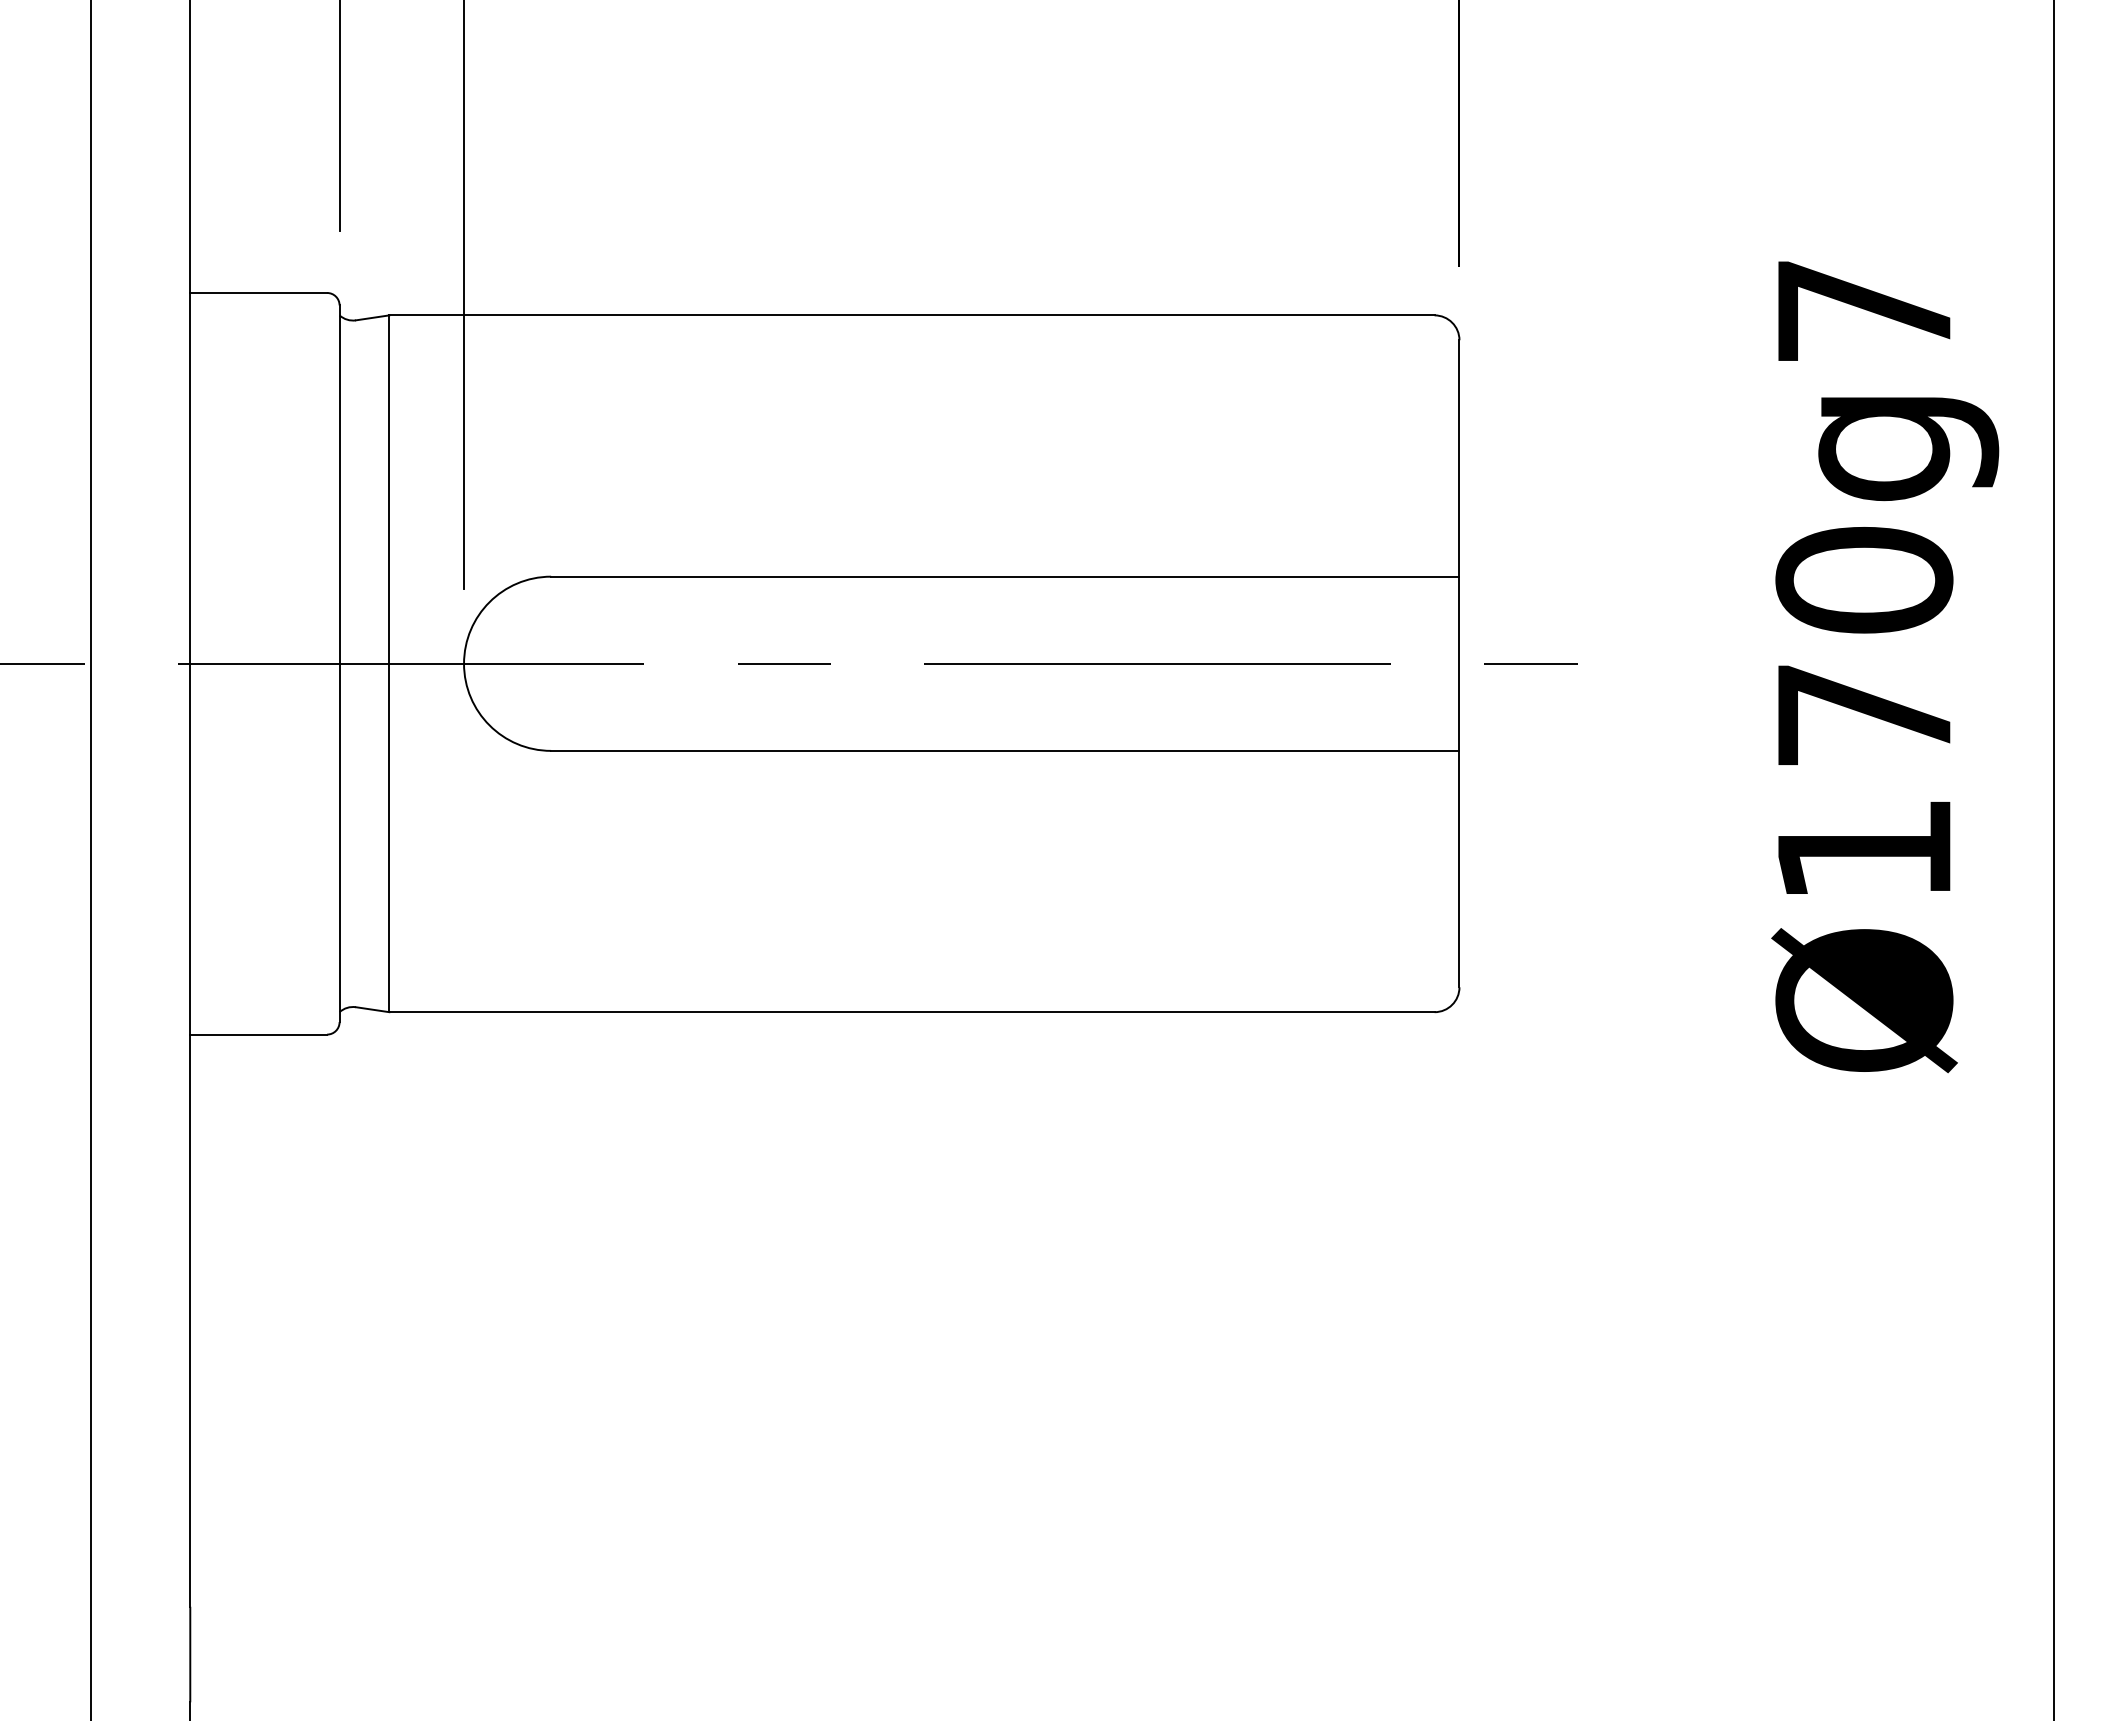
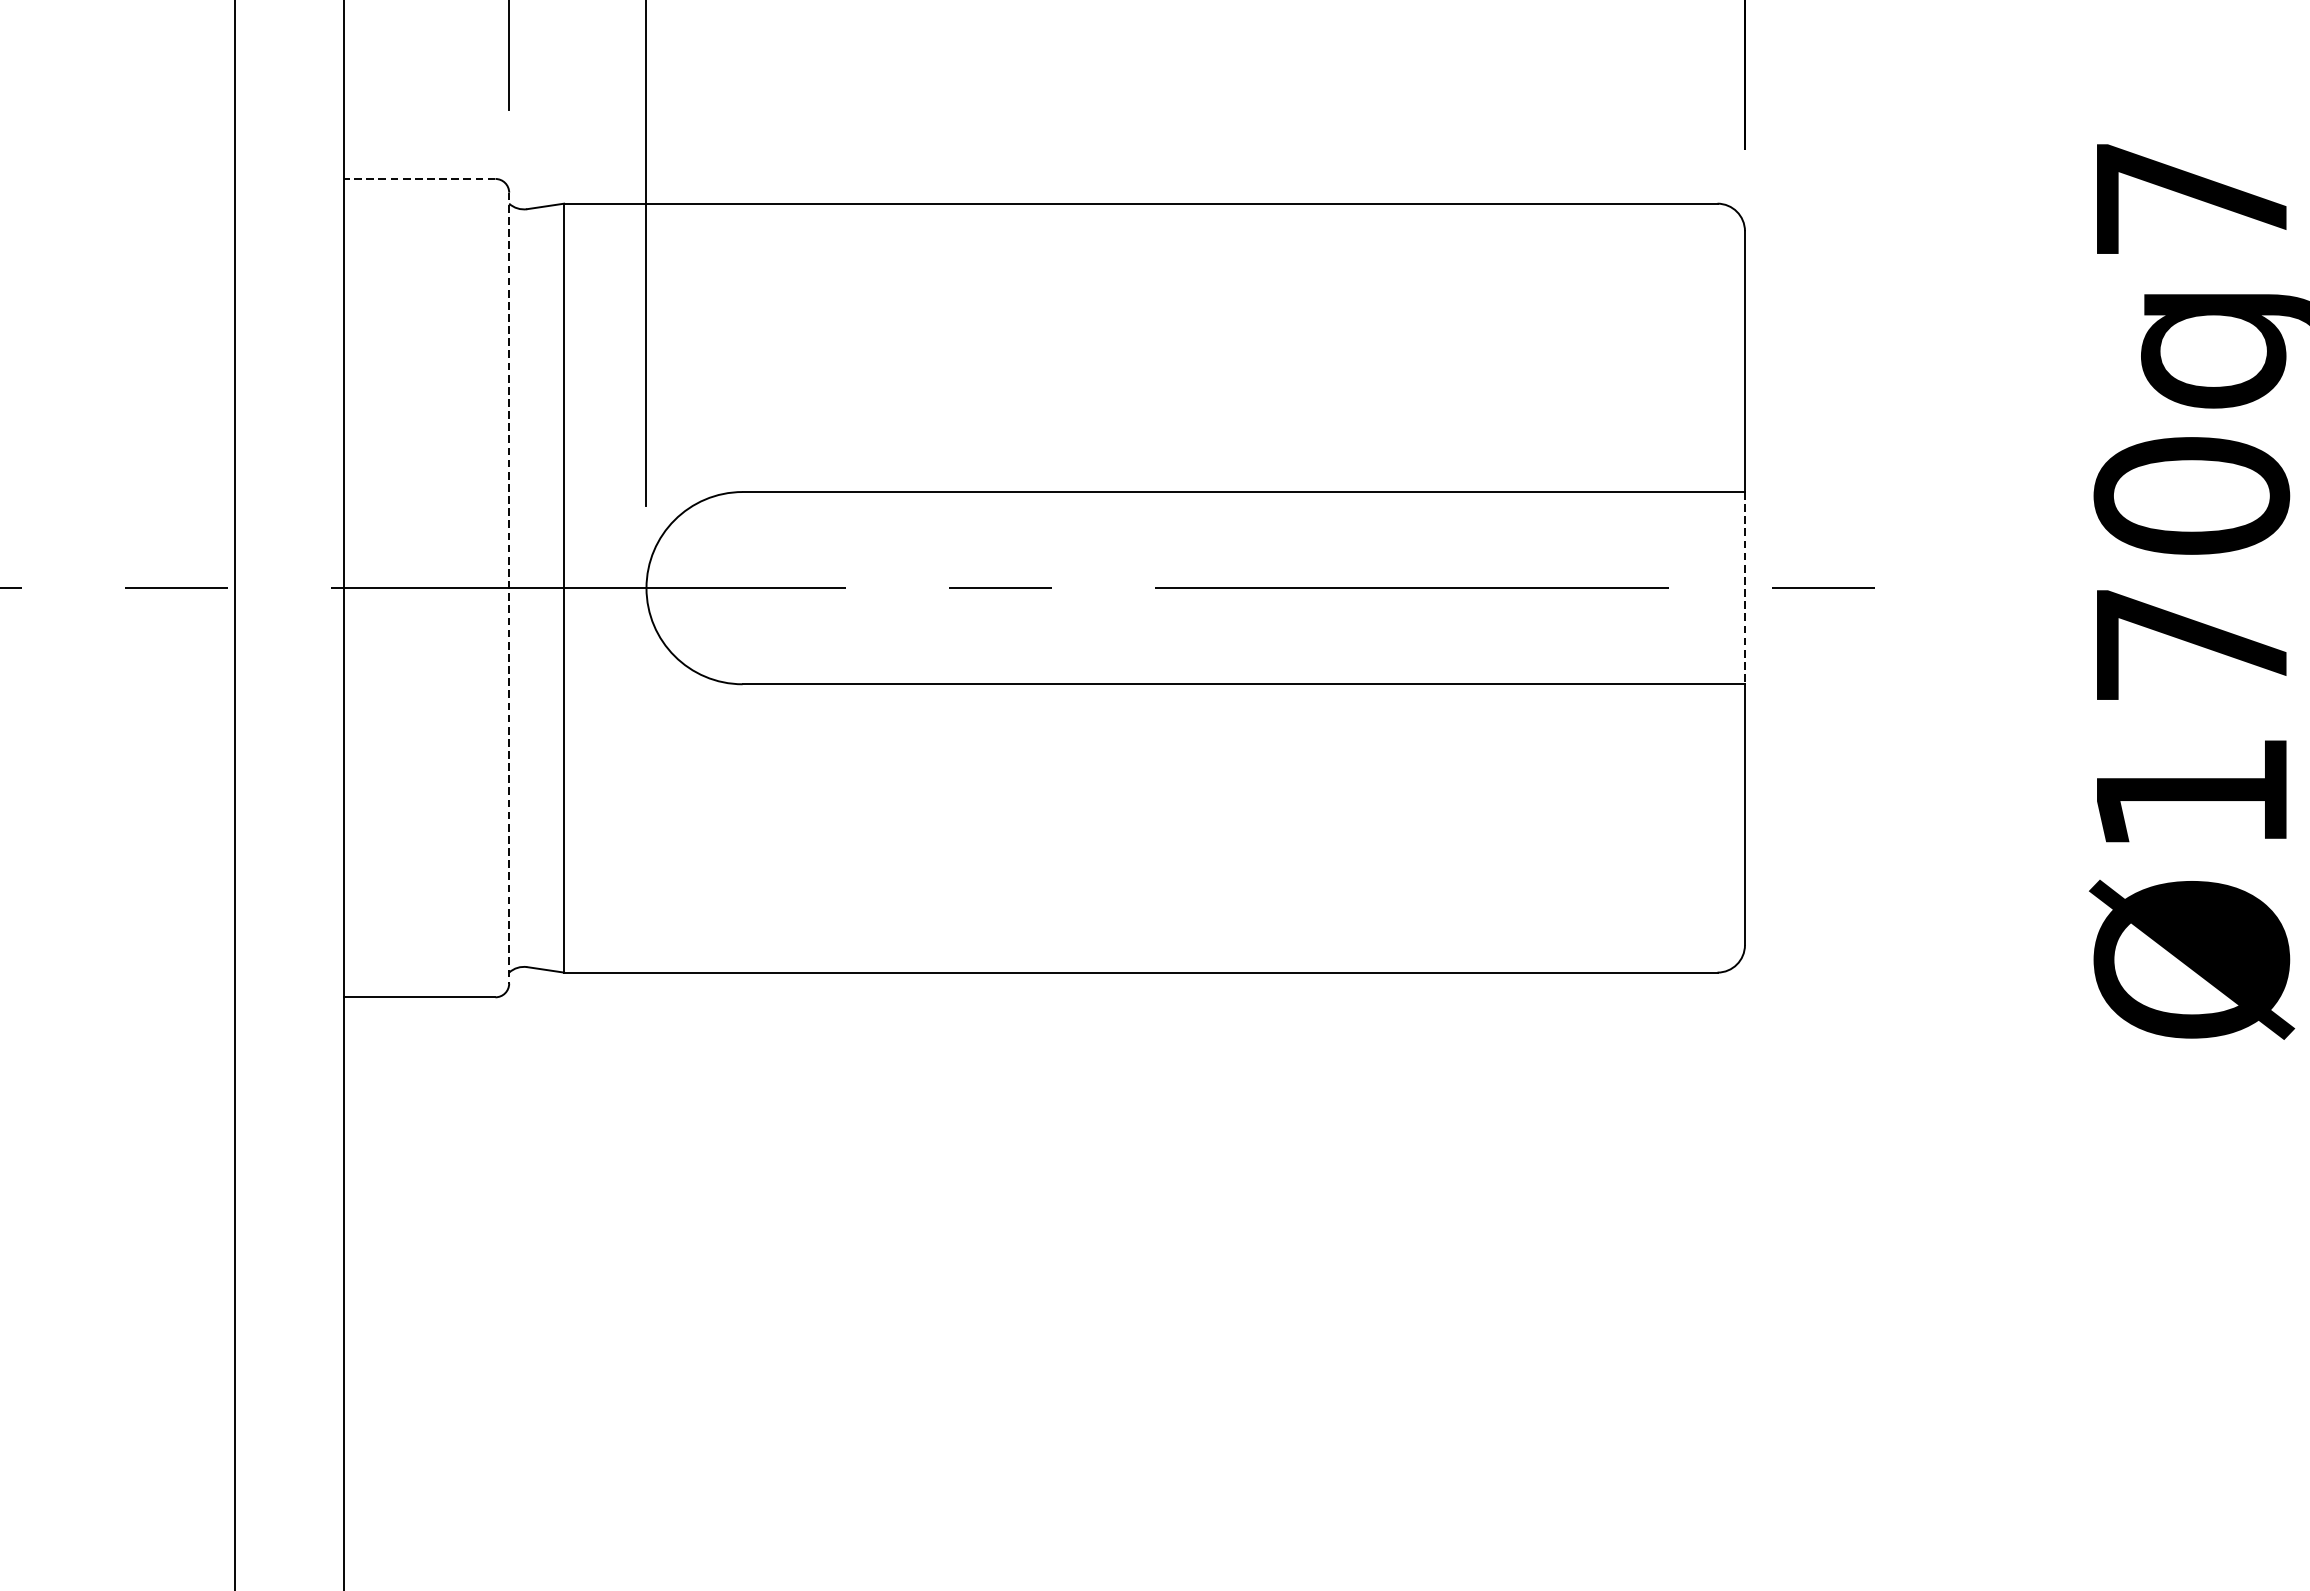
line: (258, 292) -> (419, 178), solid -> dashed
line: (339, 664) -> (509, 588), solid -> dashed
line: (1459, 664) -> (1744, 588), solid -> dashed

